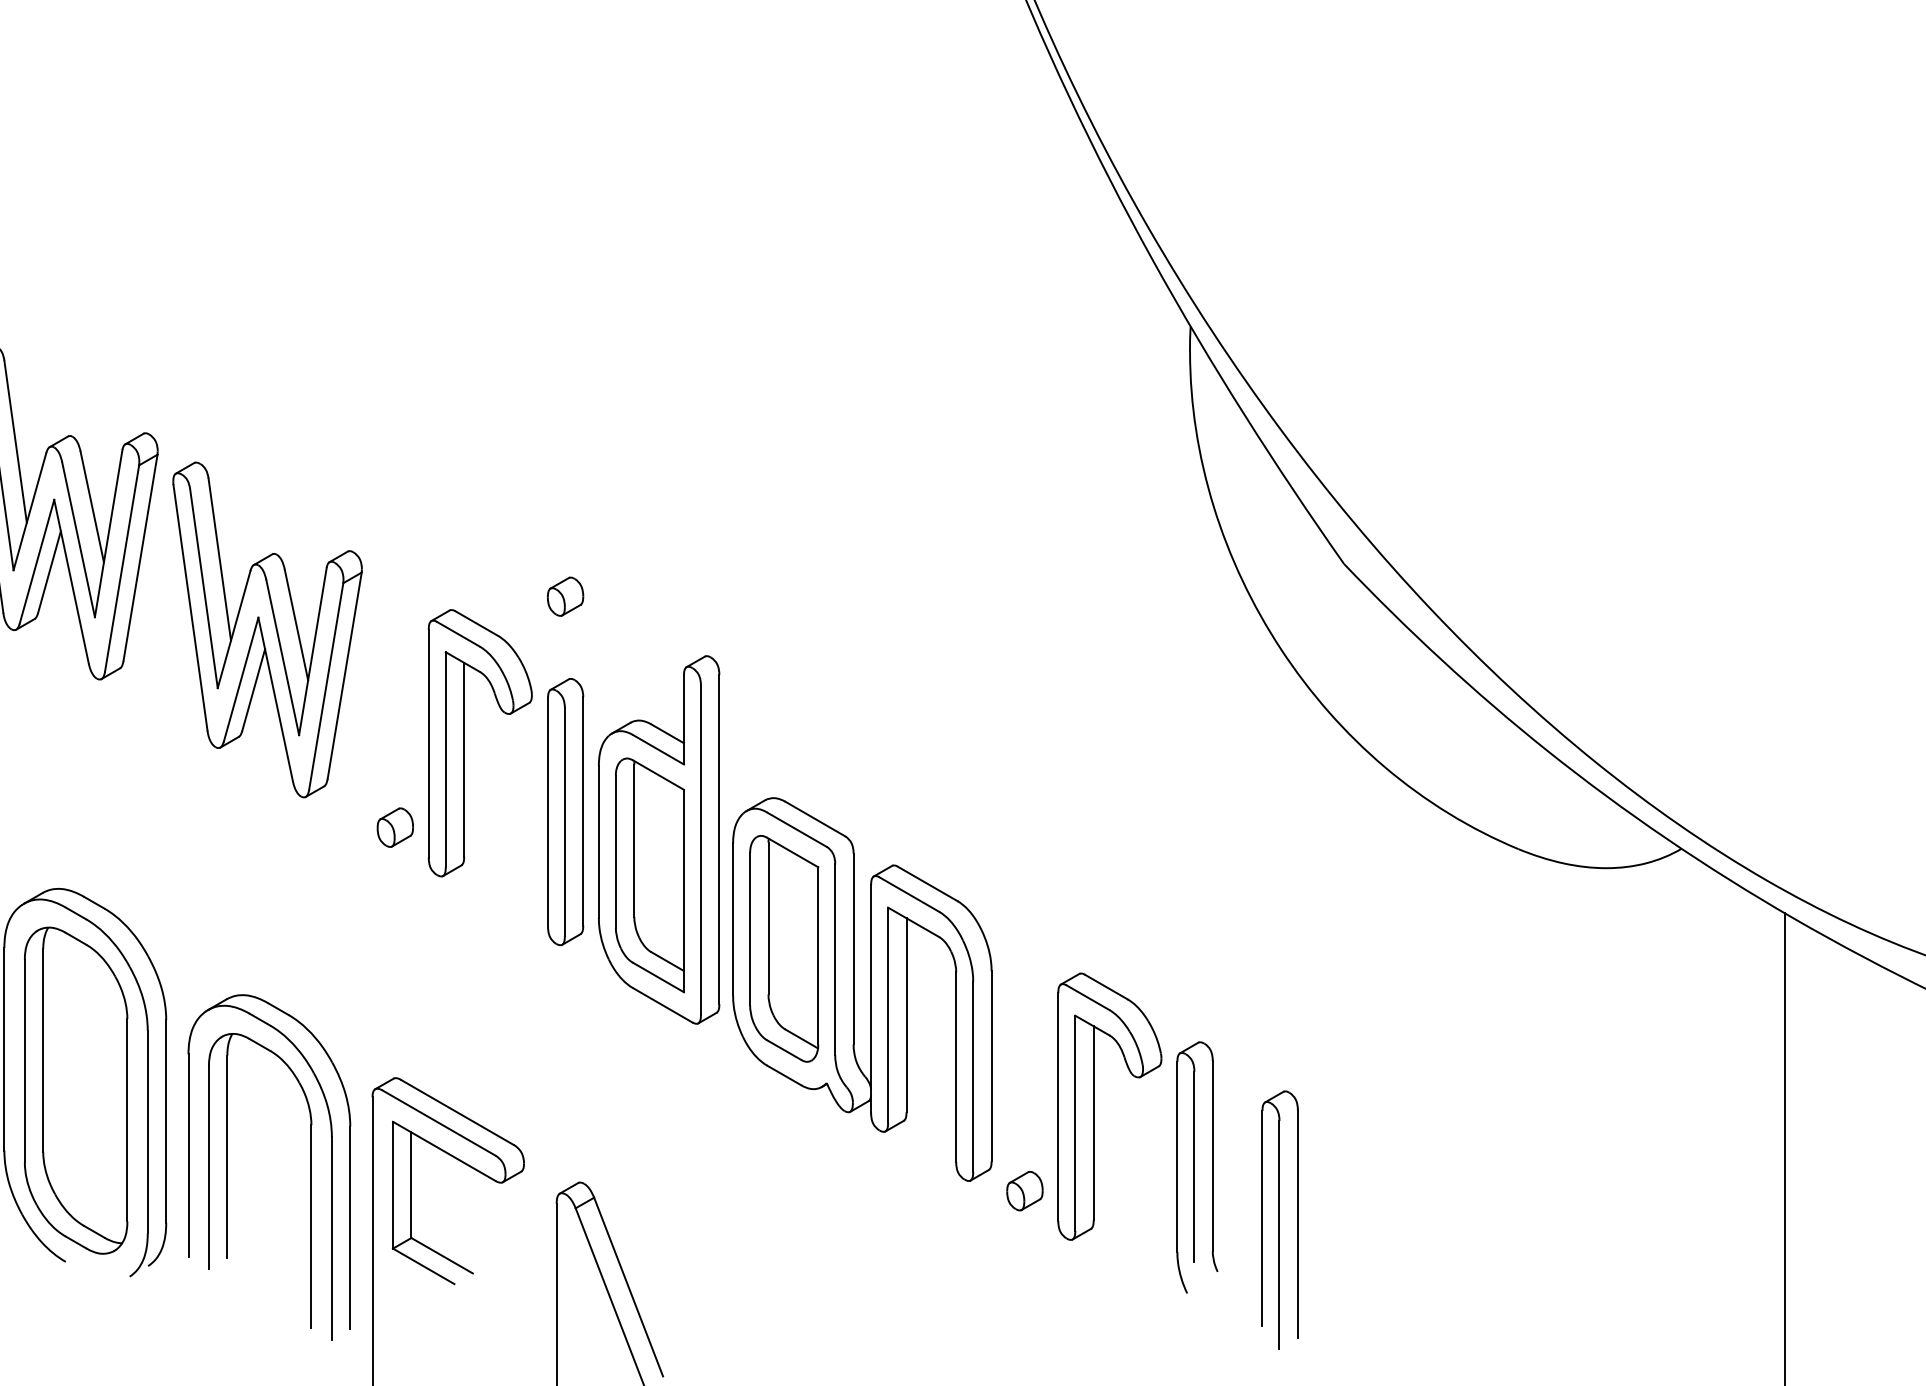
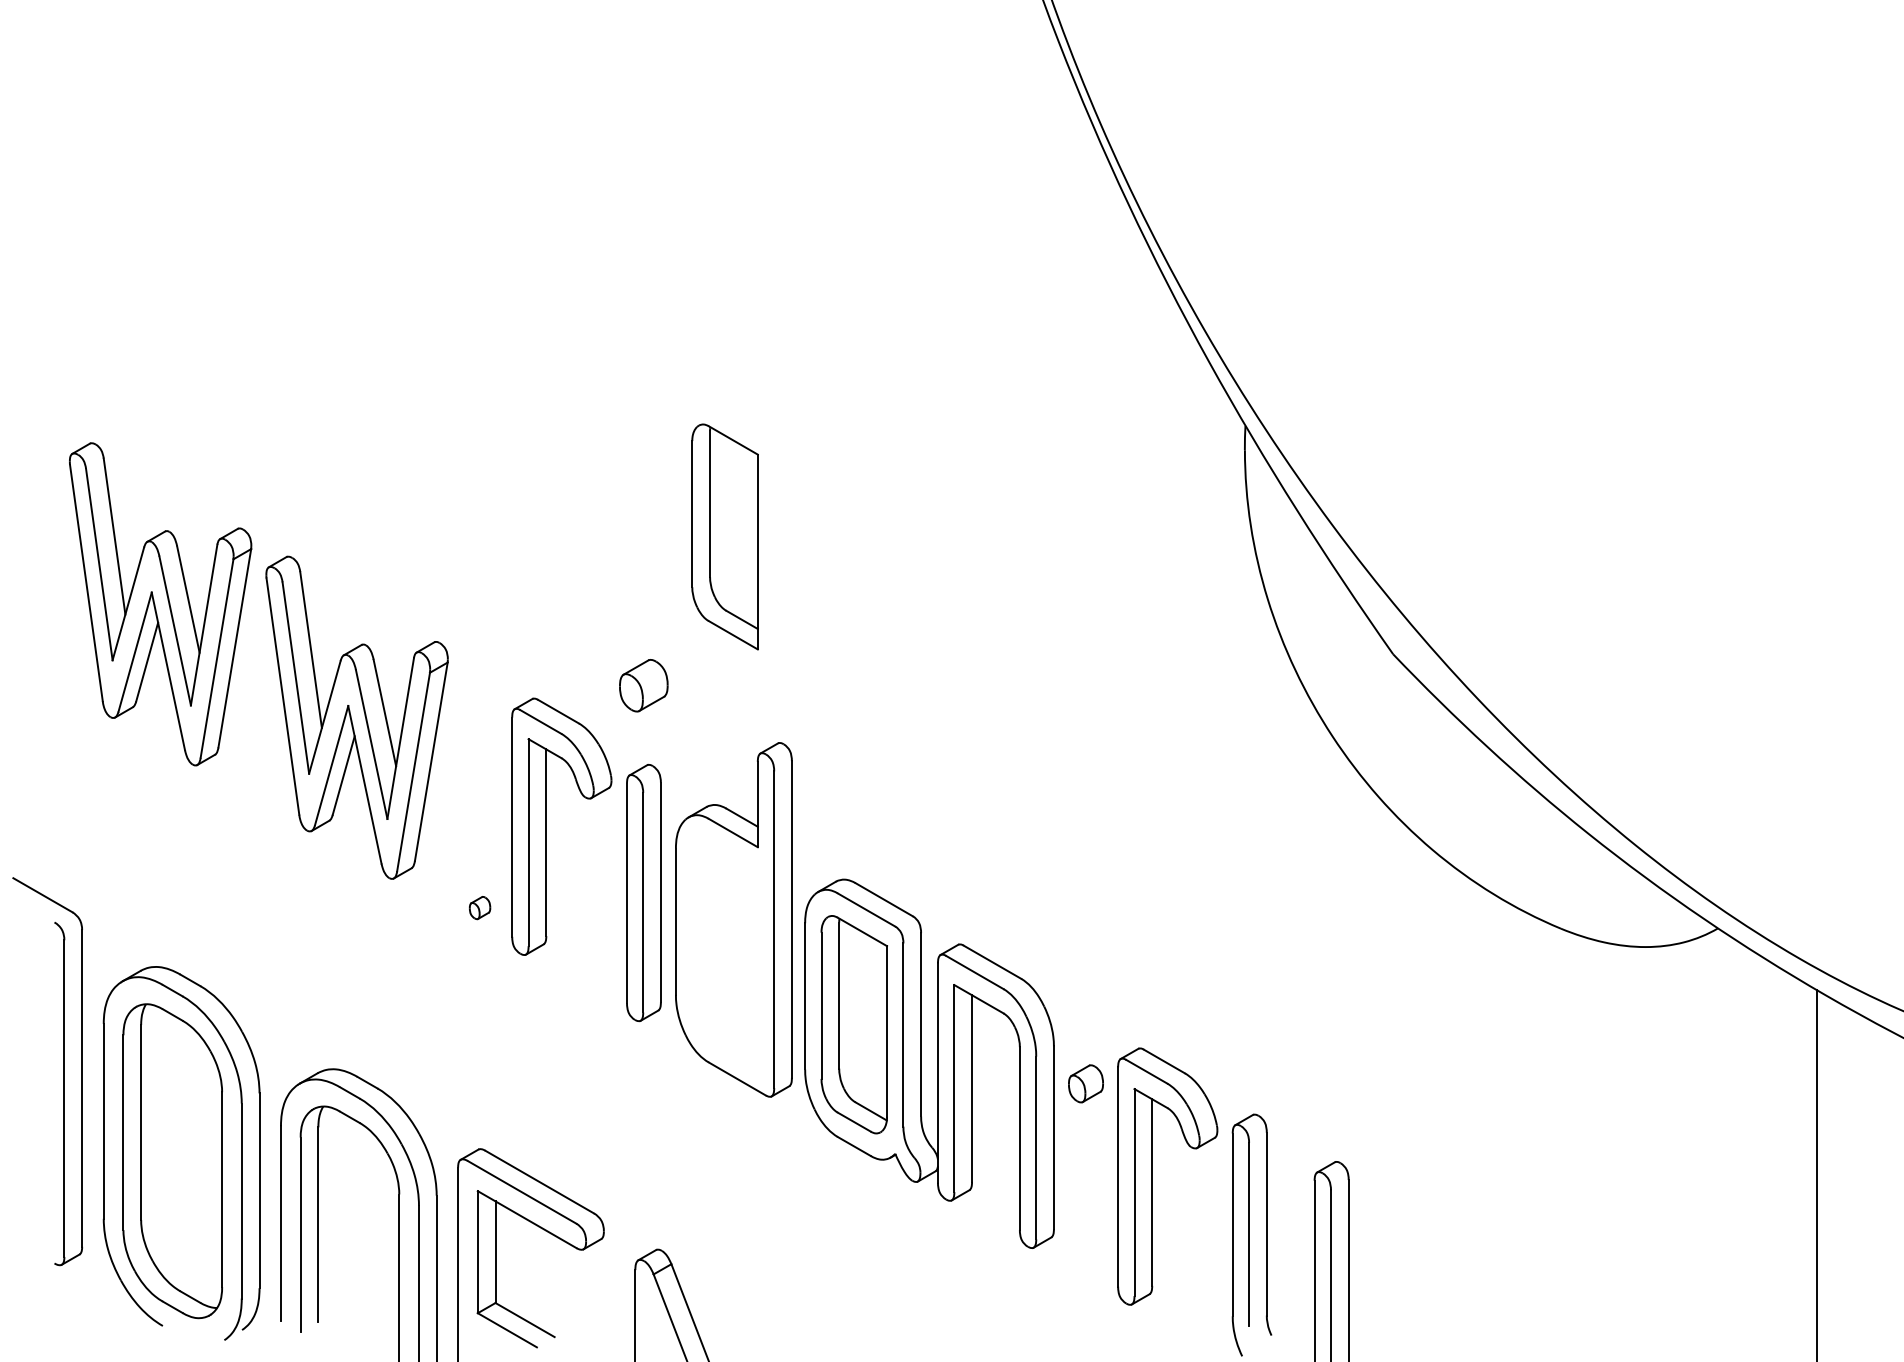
part: (565, 596) -> (643, 685), size x1.4
part: (394, 827) -> (479, 907), size x0.6
part: (649, 874) -> (724, 536), moved
part: (1024, 1190) -> (1085, 1083), moved

